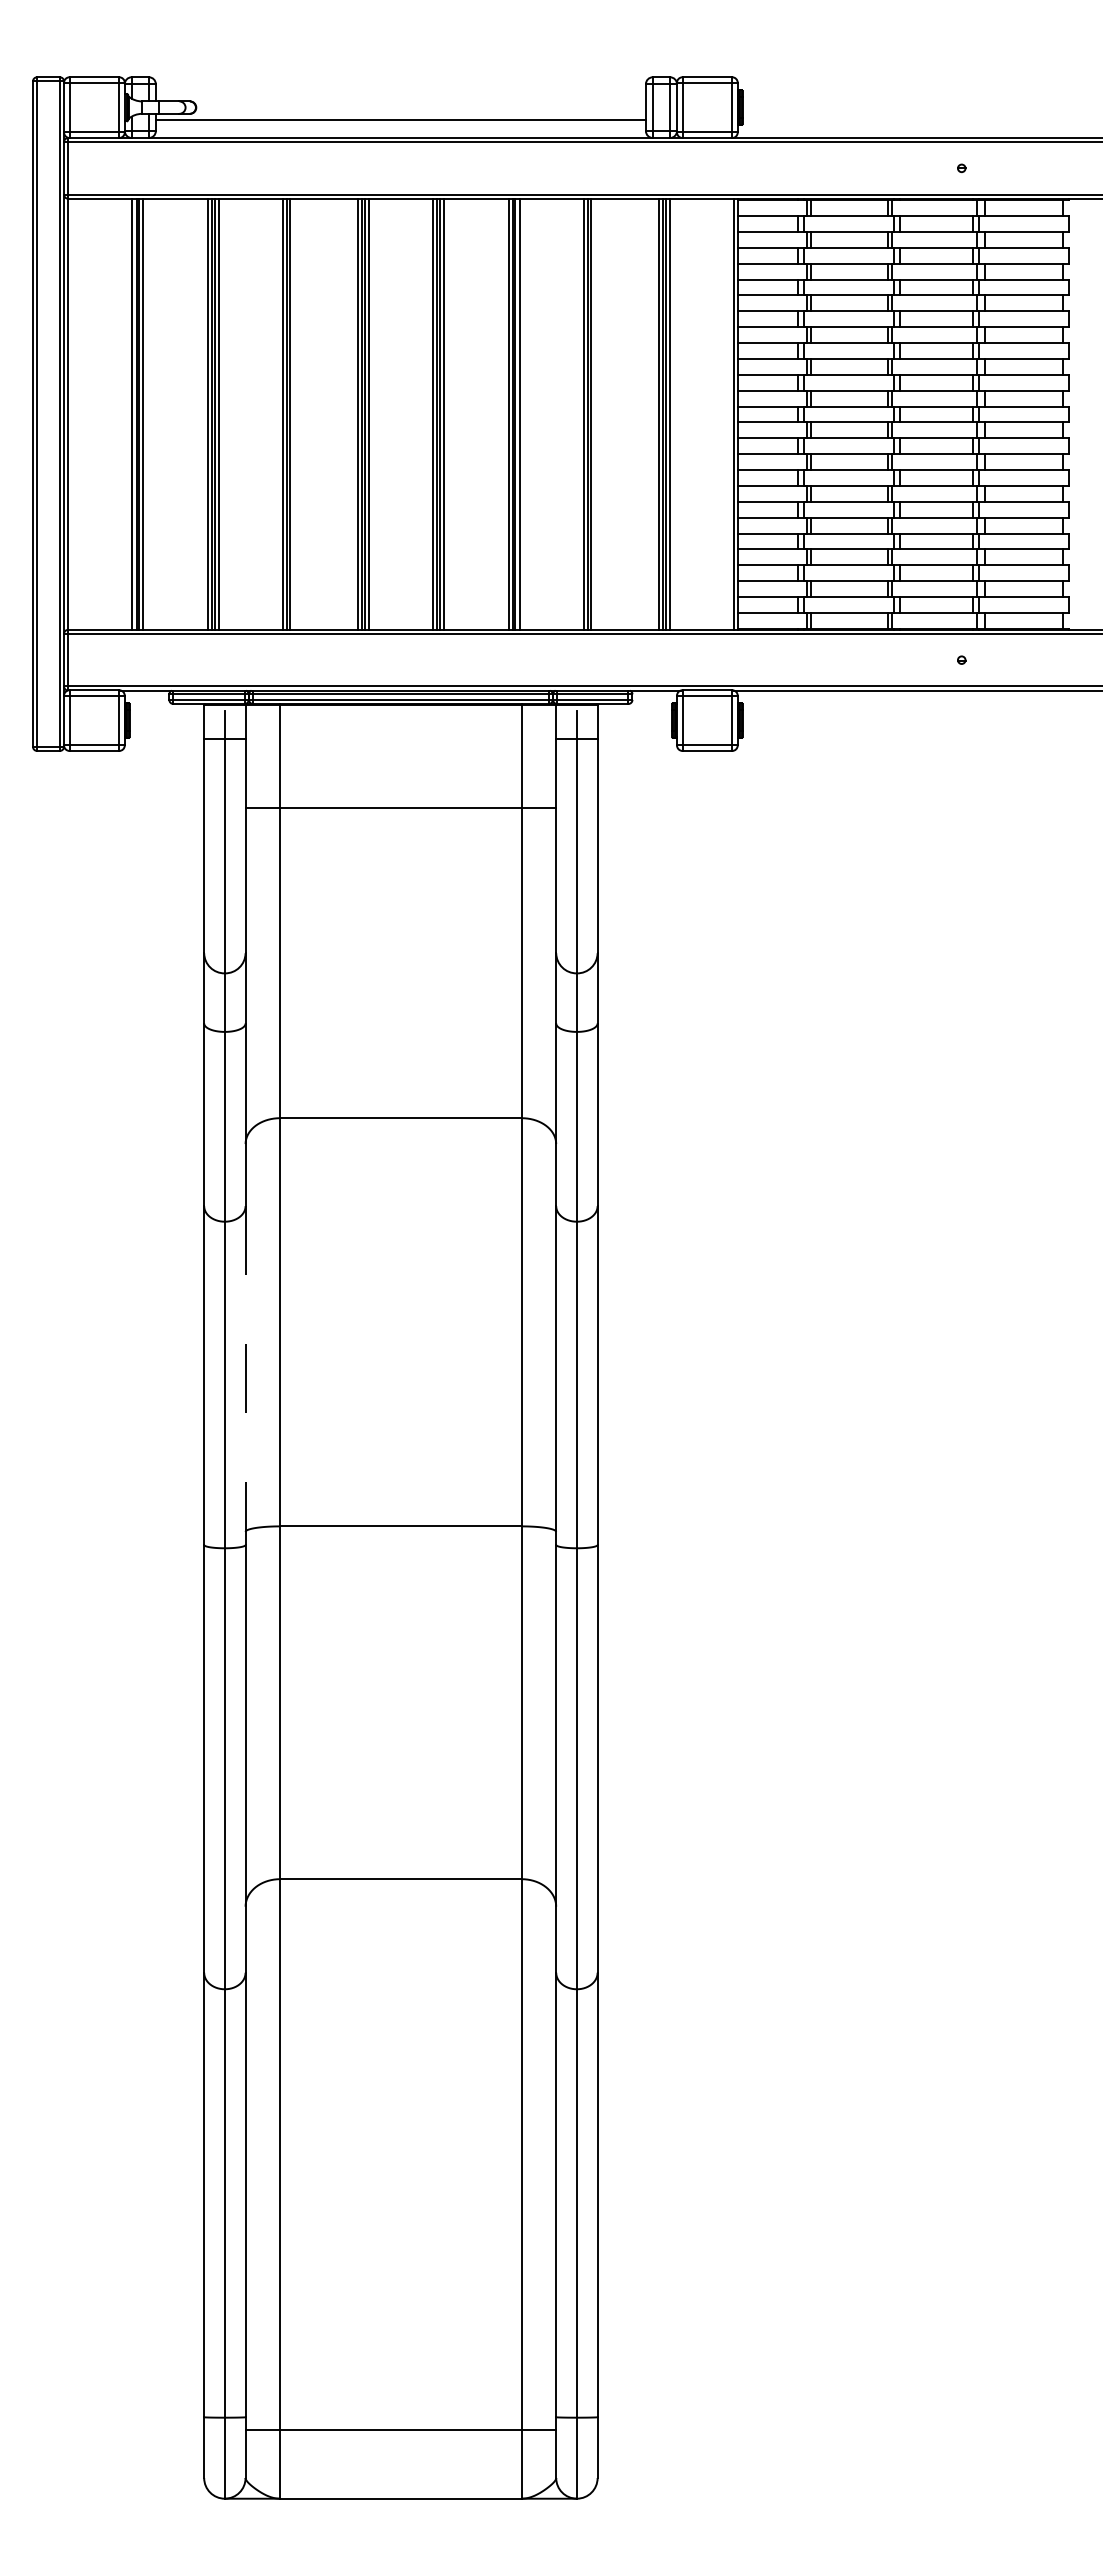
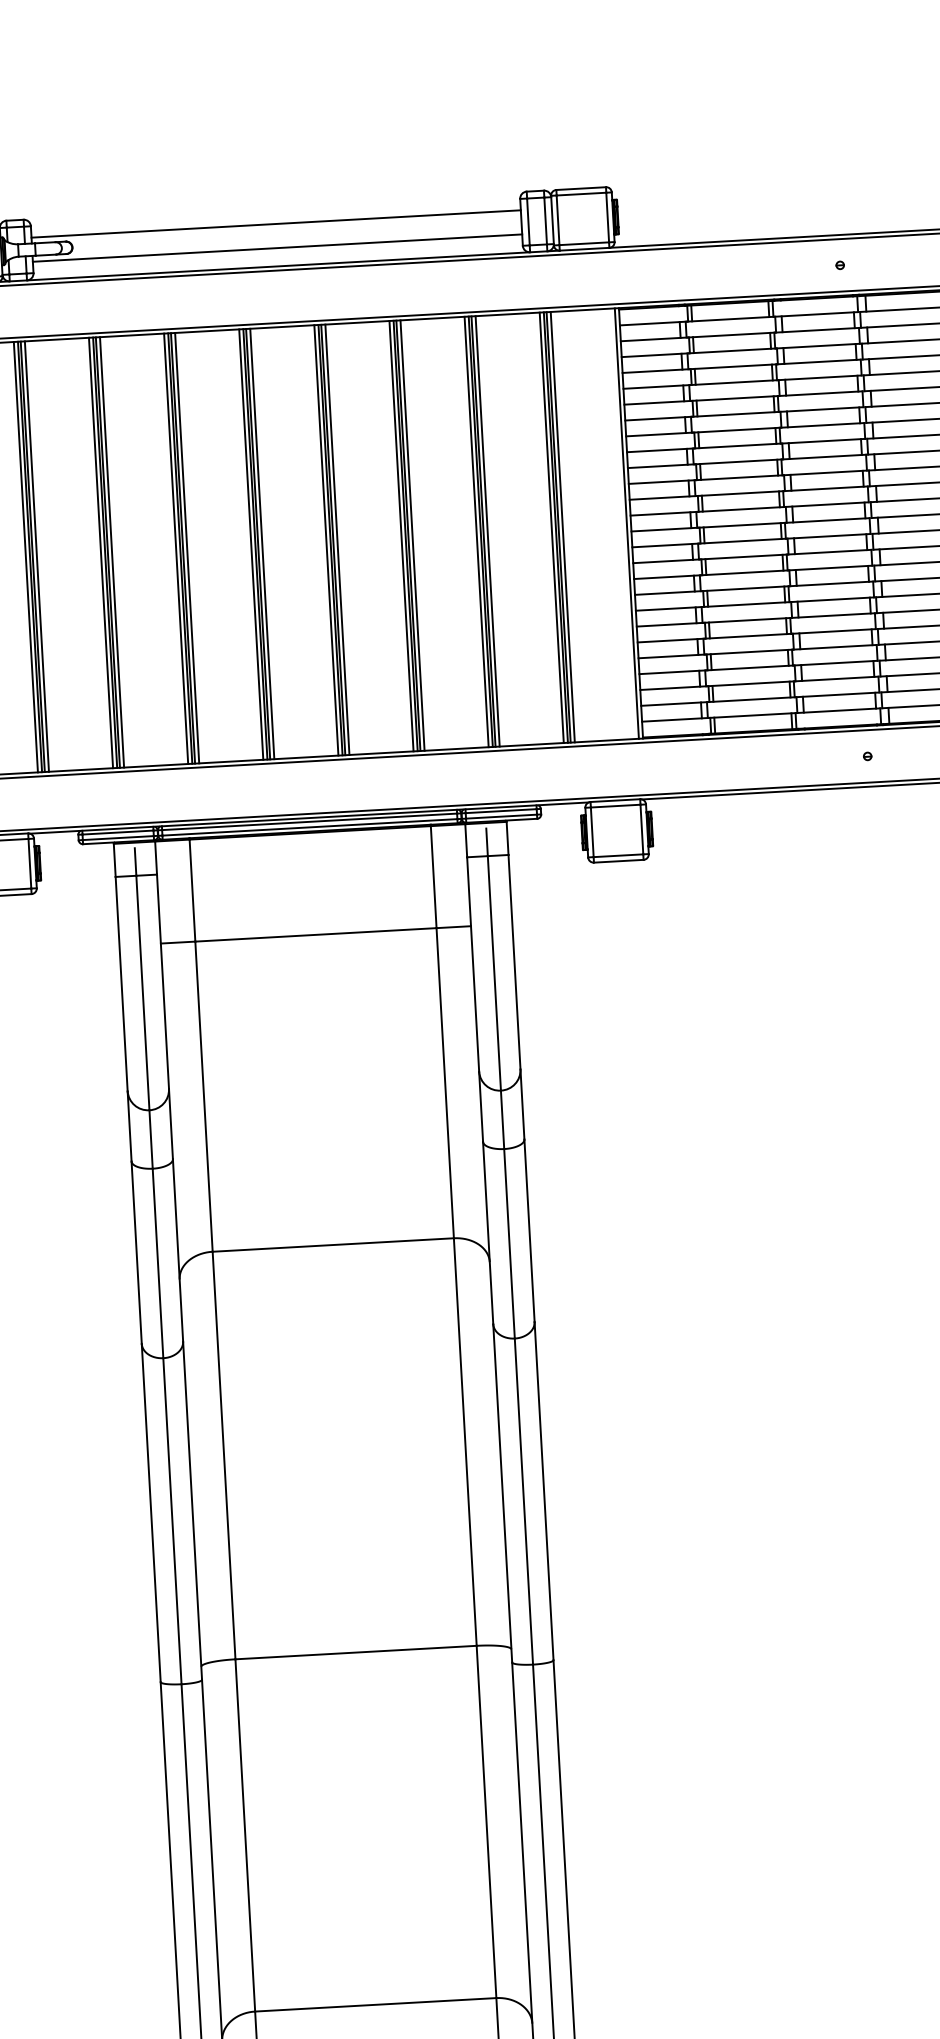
line: (400, 95) -> (275, 223), added
line: (293, 413) -> (186, 547), added
line: (594, 413) -> (487, 530), added
line: (245, 1376) -> (192, 1511), dashed -> solid

